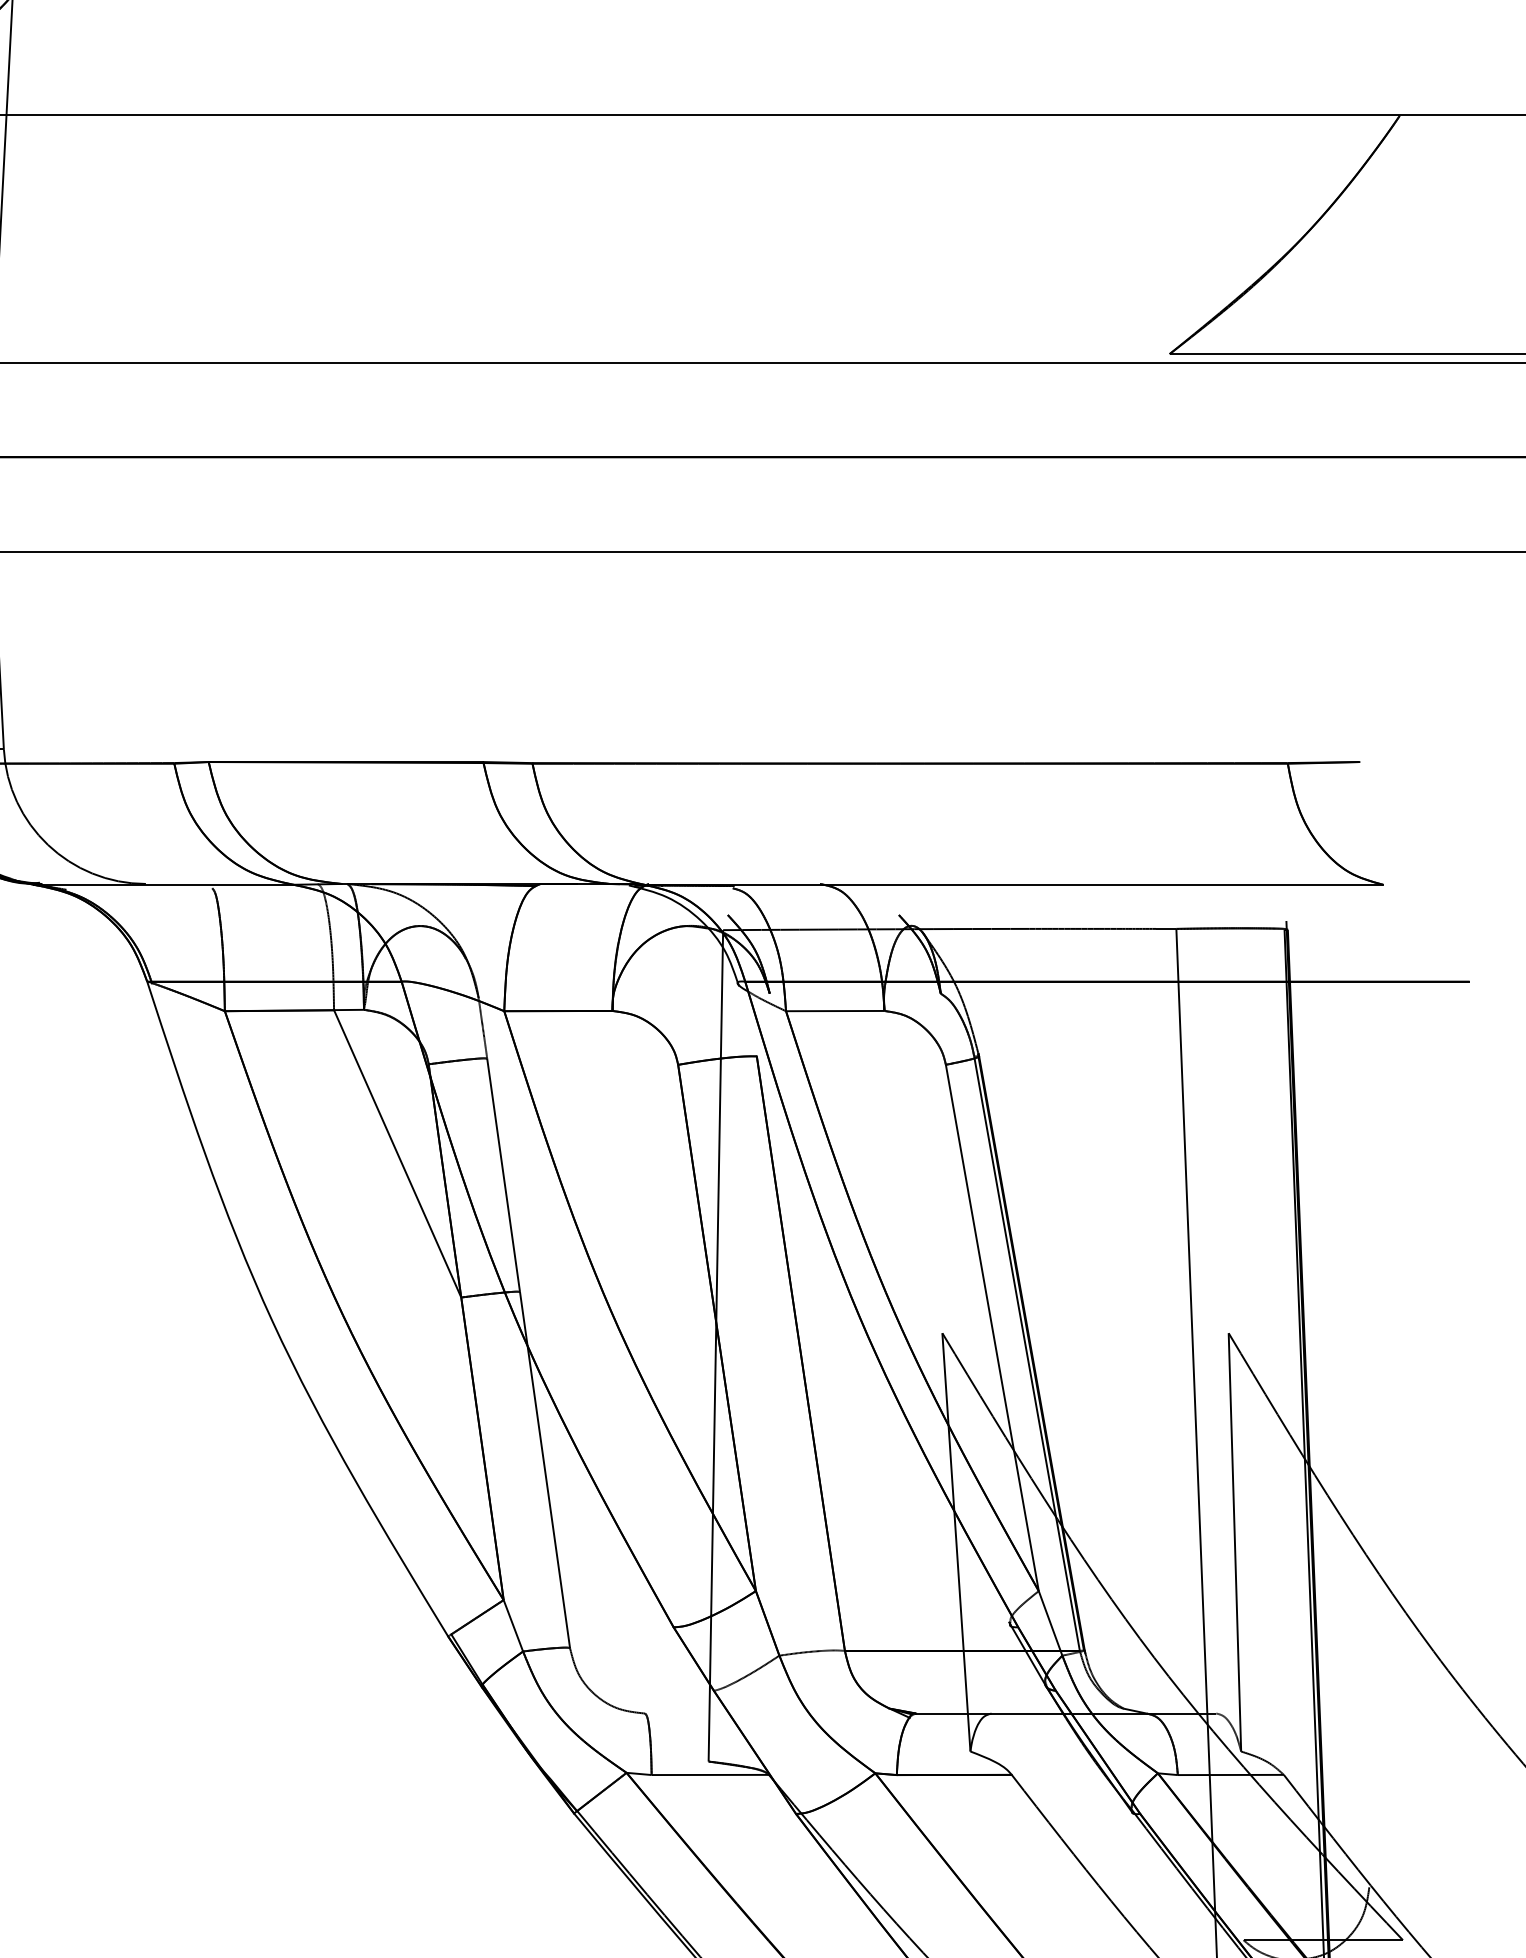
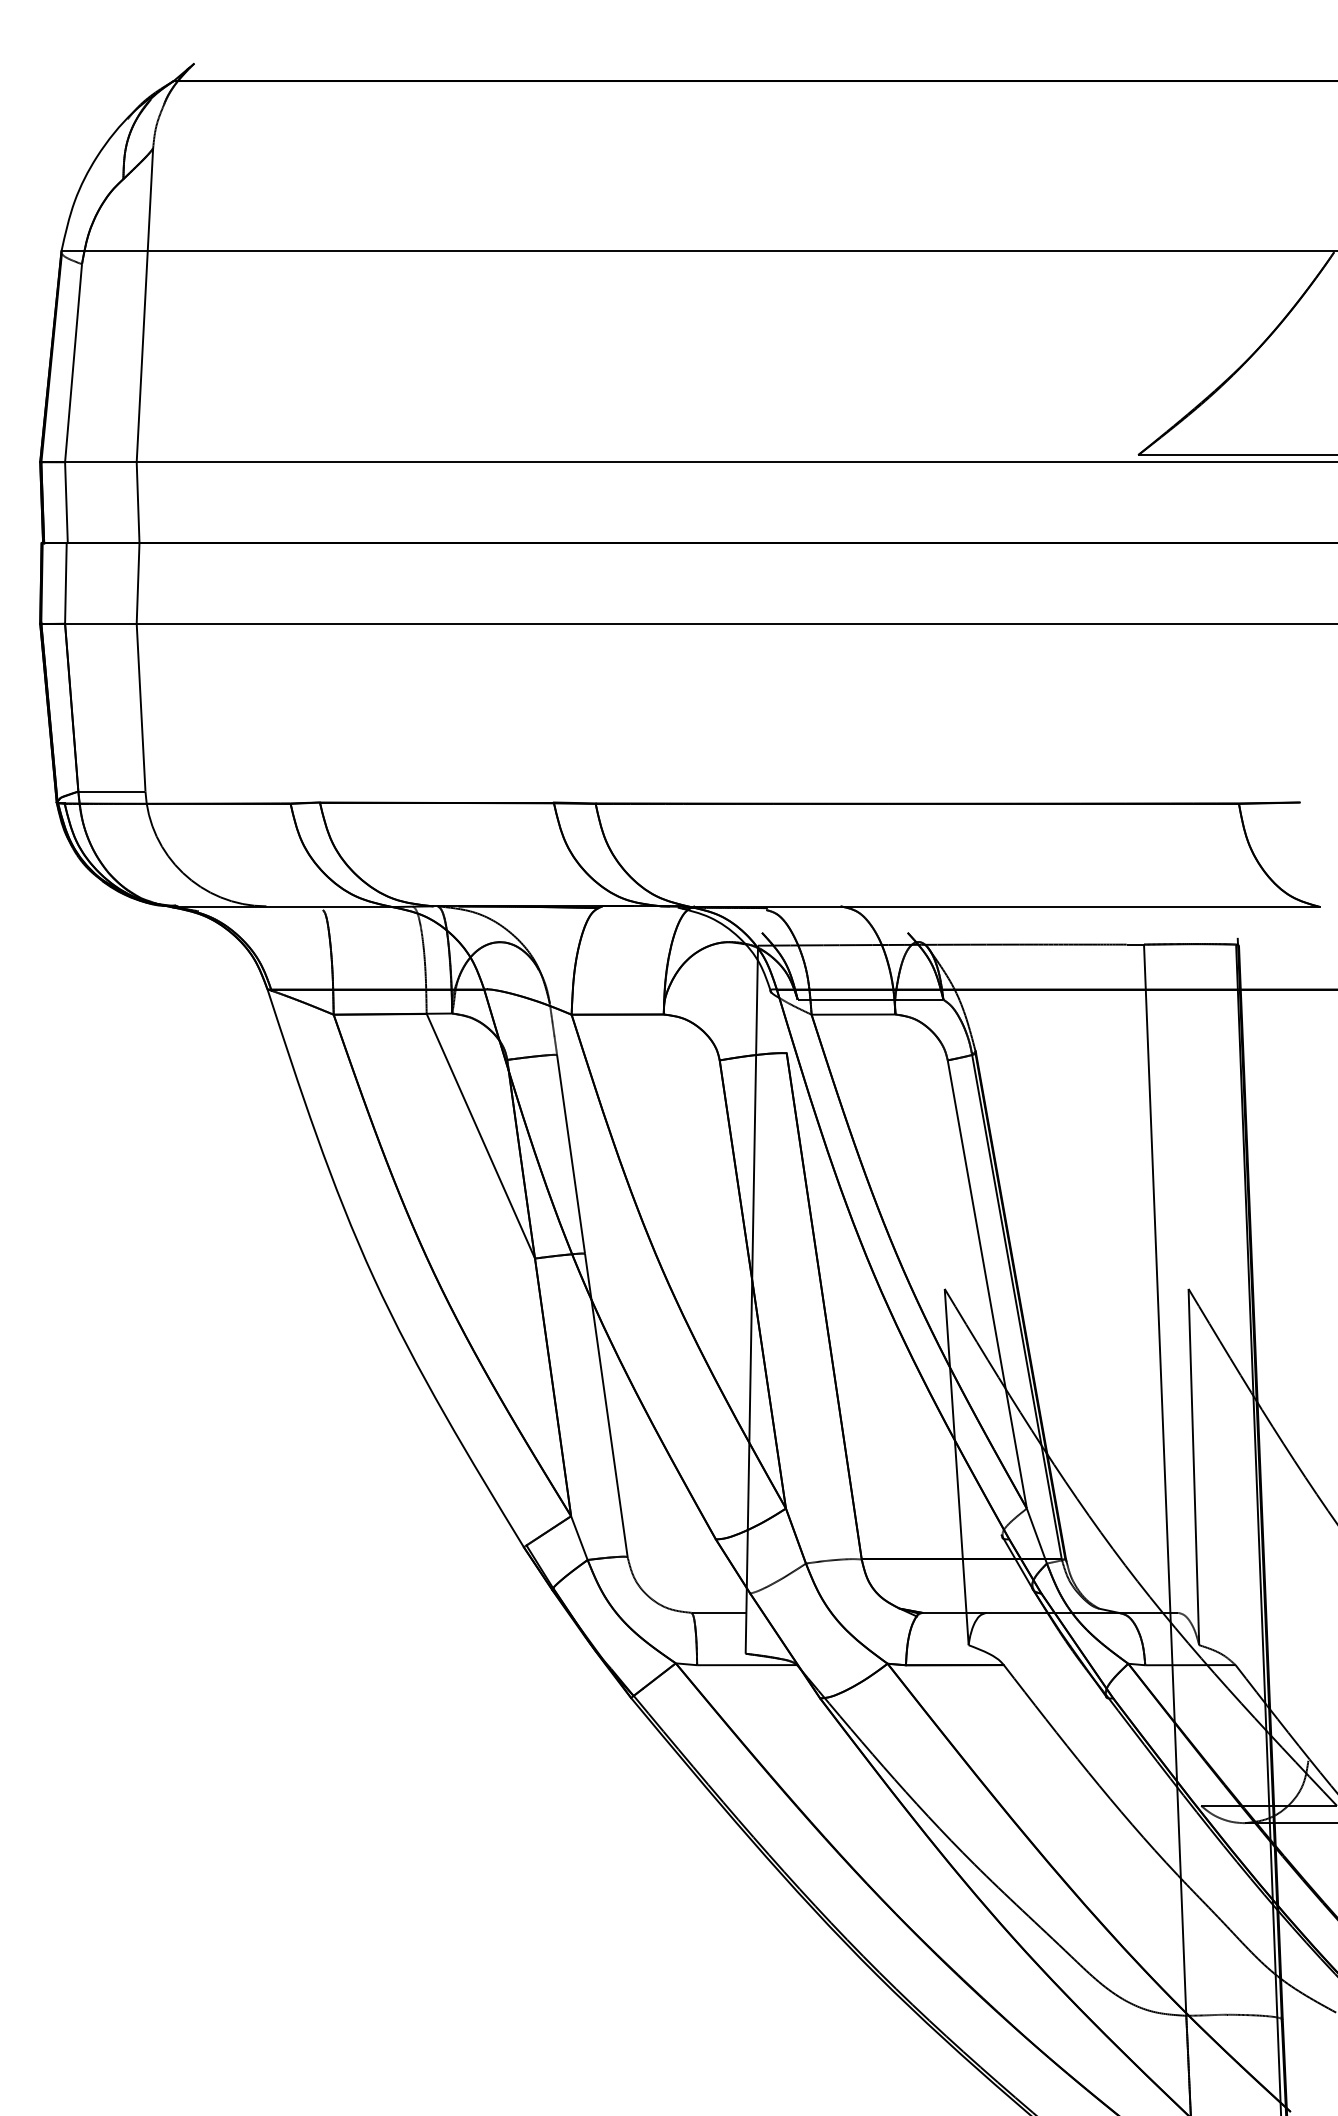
line: (855, 993) -> (870, 999), added
line: (676, 1713) -> (718, 1612), added

